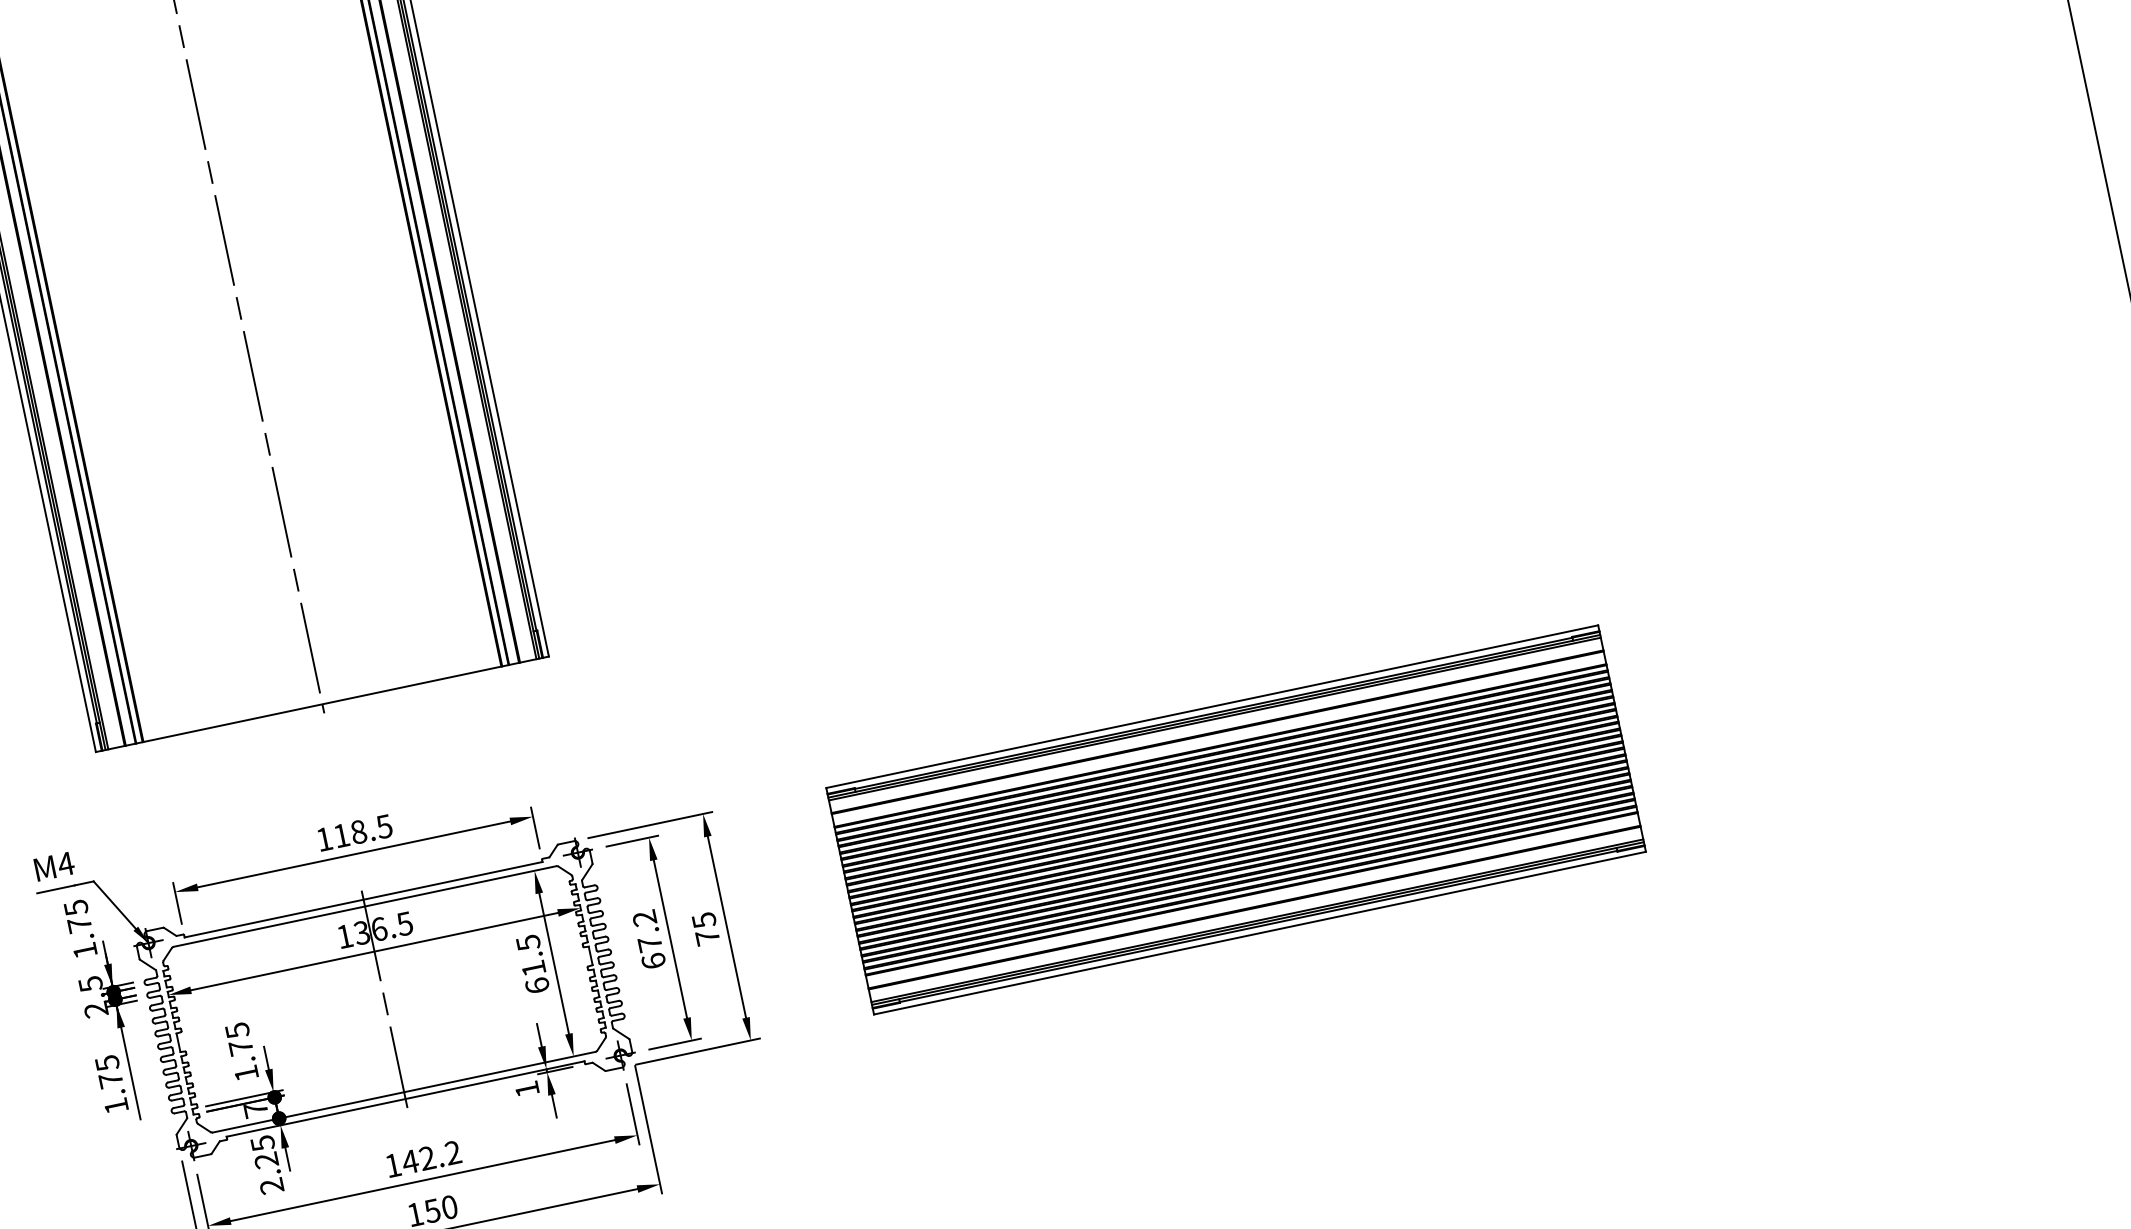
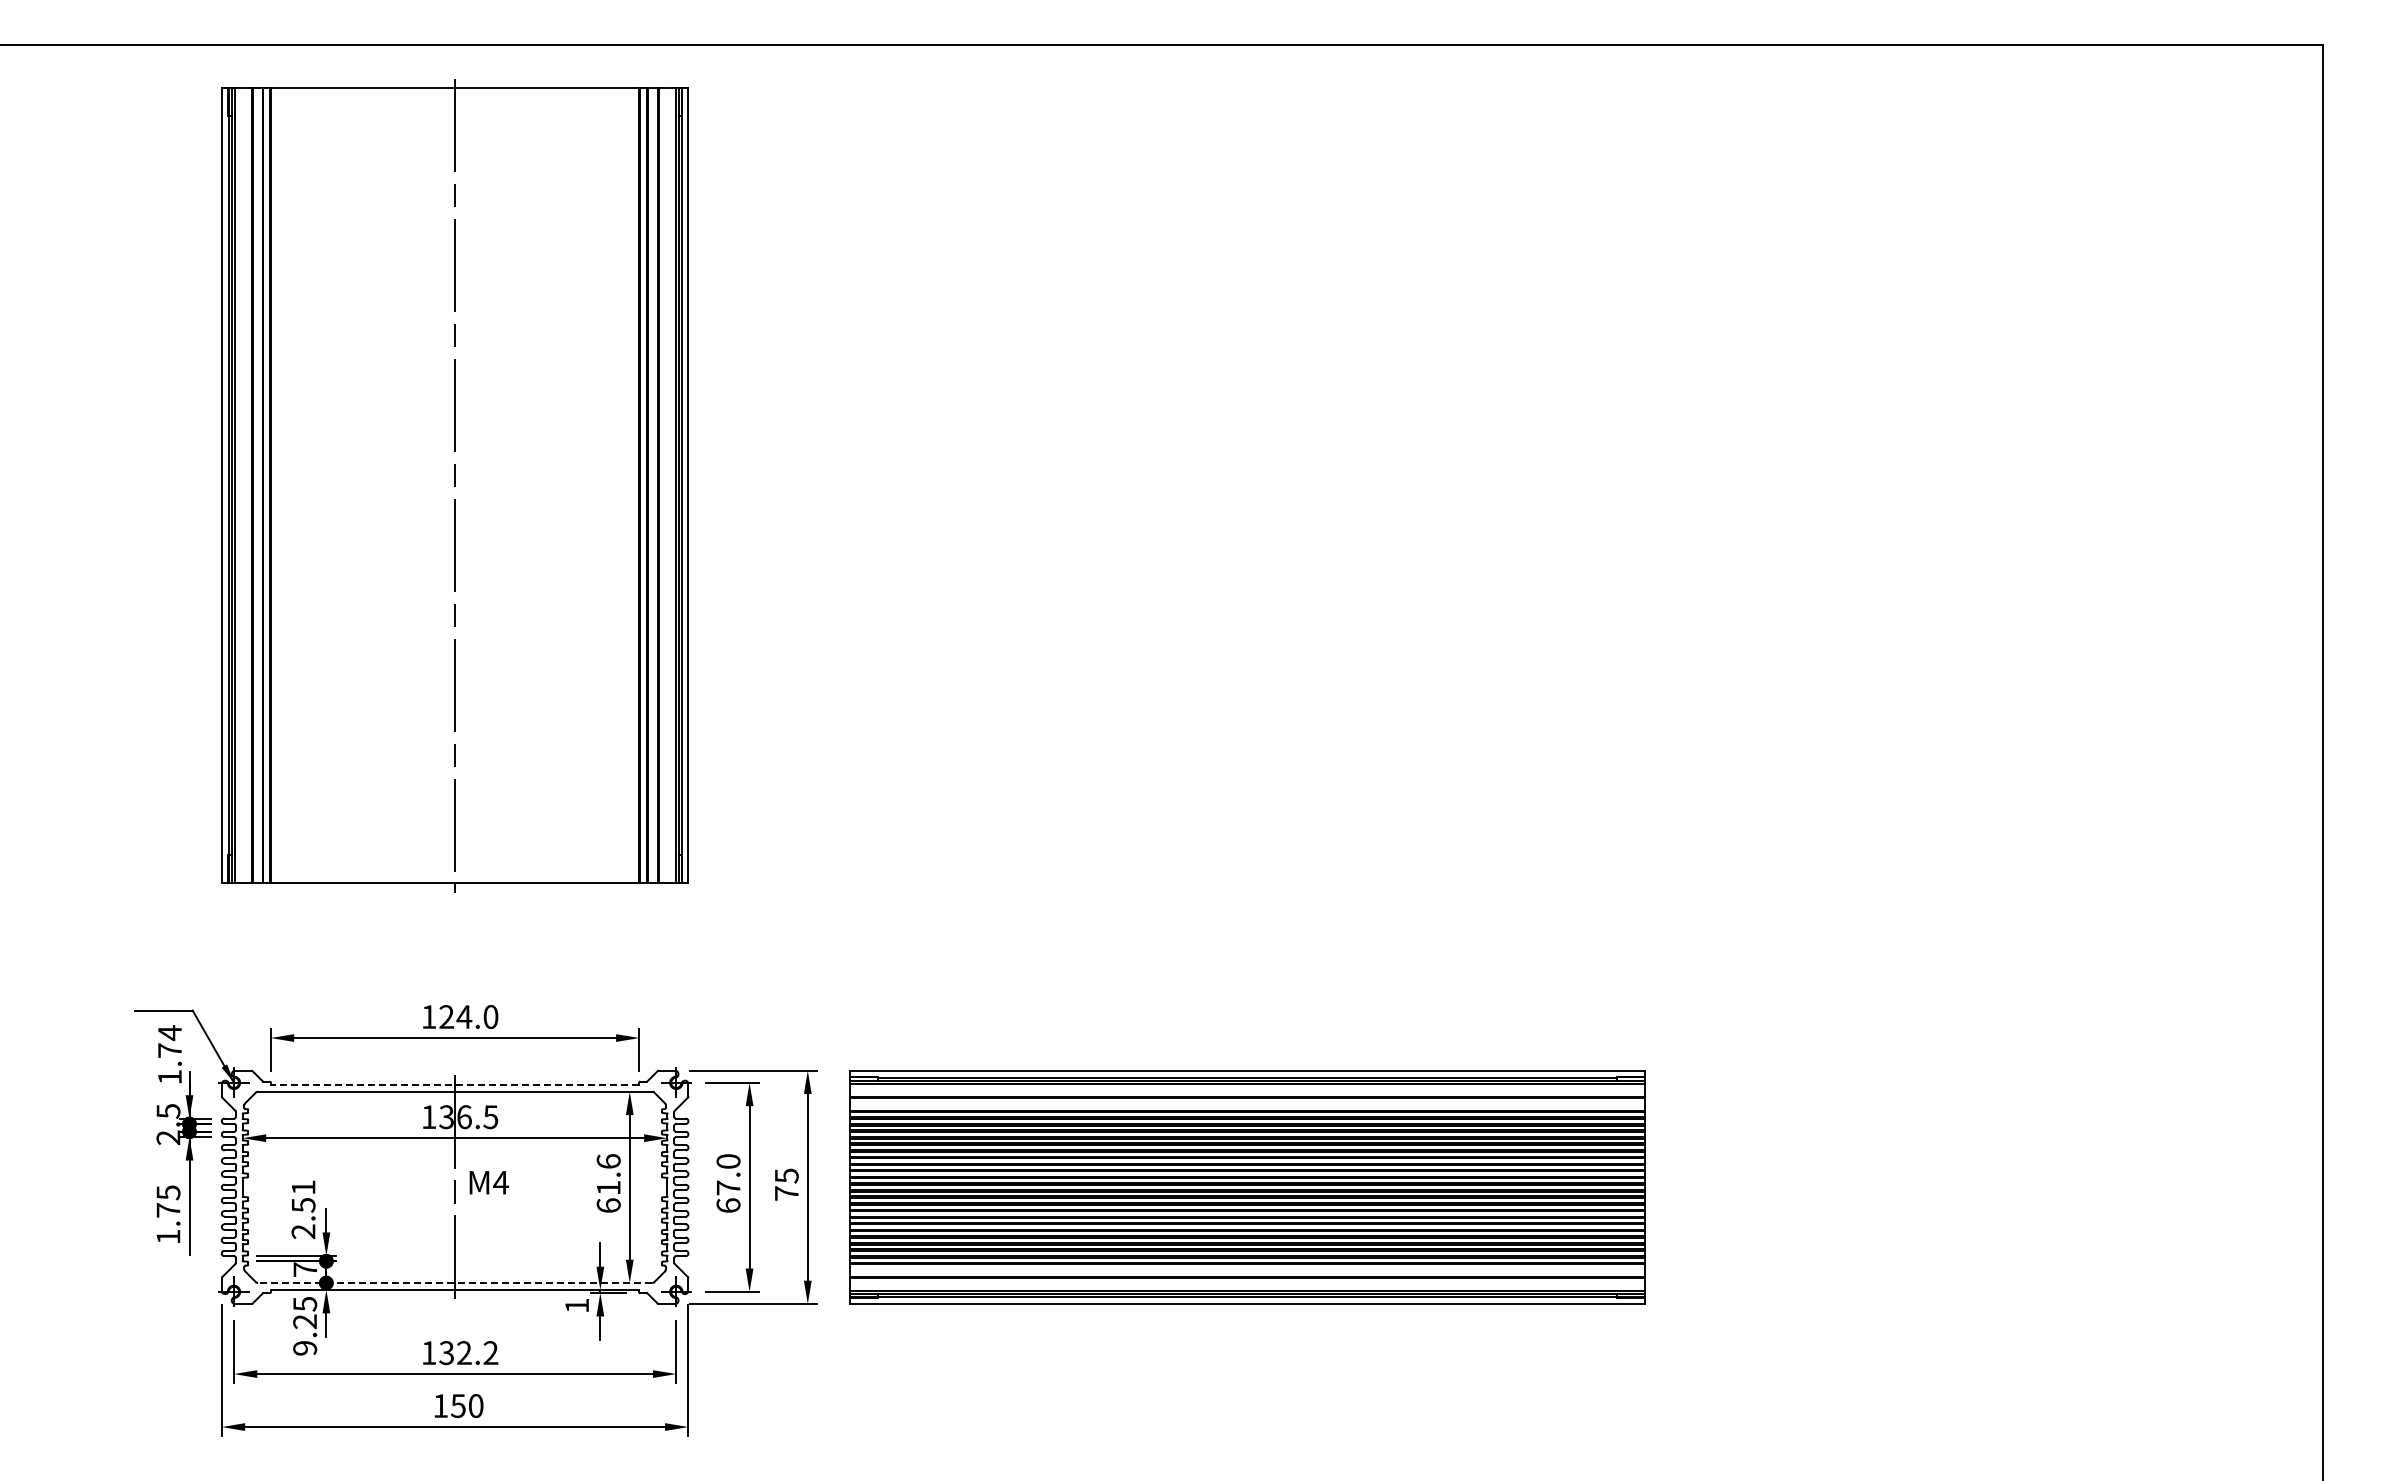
part: (1236, 819) -> (1247, 1187), moved
text: (362, 831) -> (468, 1017), 118.5 -> 124.0
text: (53, 866) -> (488, 1182), moved
line: (362, 899) -> (454, 1084), solid -> dashed
text: (75, 908) -> (169, 1033), 1.75 -> 1.74
text: (644, 918) -> (728, 1161), 67.2 -> 67.0
text: (528, 942) -> (608, 1161), 61.5 -> 61.6
text: (241, 1051) -> (303, 1209), 1.75 -> 2.51
line: (403, 1092) -> (454, 1283), solid -> dashed
text: (410, 1162) -> (446, 1353), 142.2 -> 132.2
text: (272, 1186) -> (305, 1348), 2.25 -> 9.25

